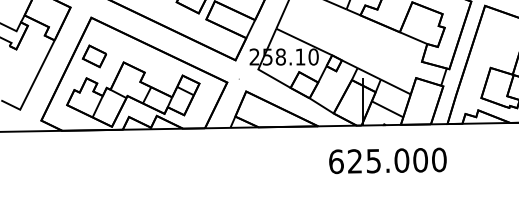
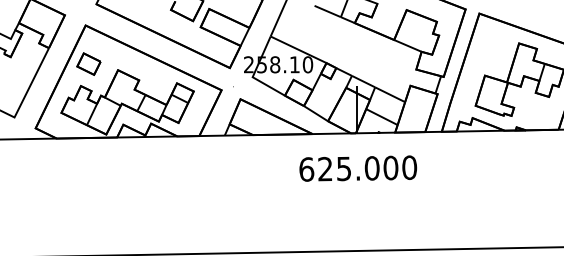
text: (388, 160) -> (358, 168), moved

